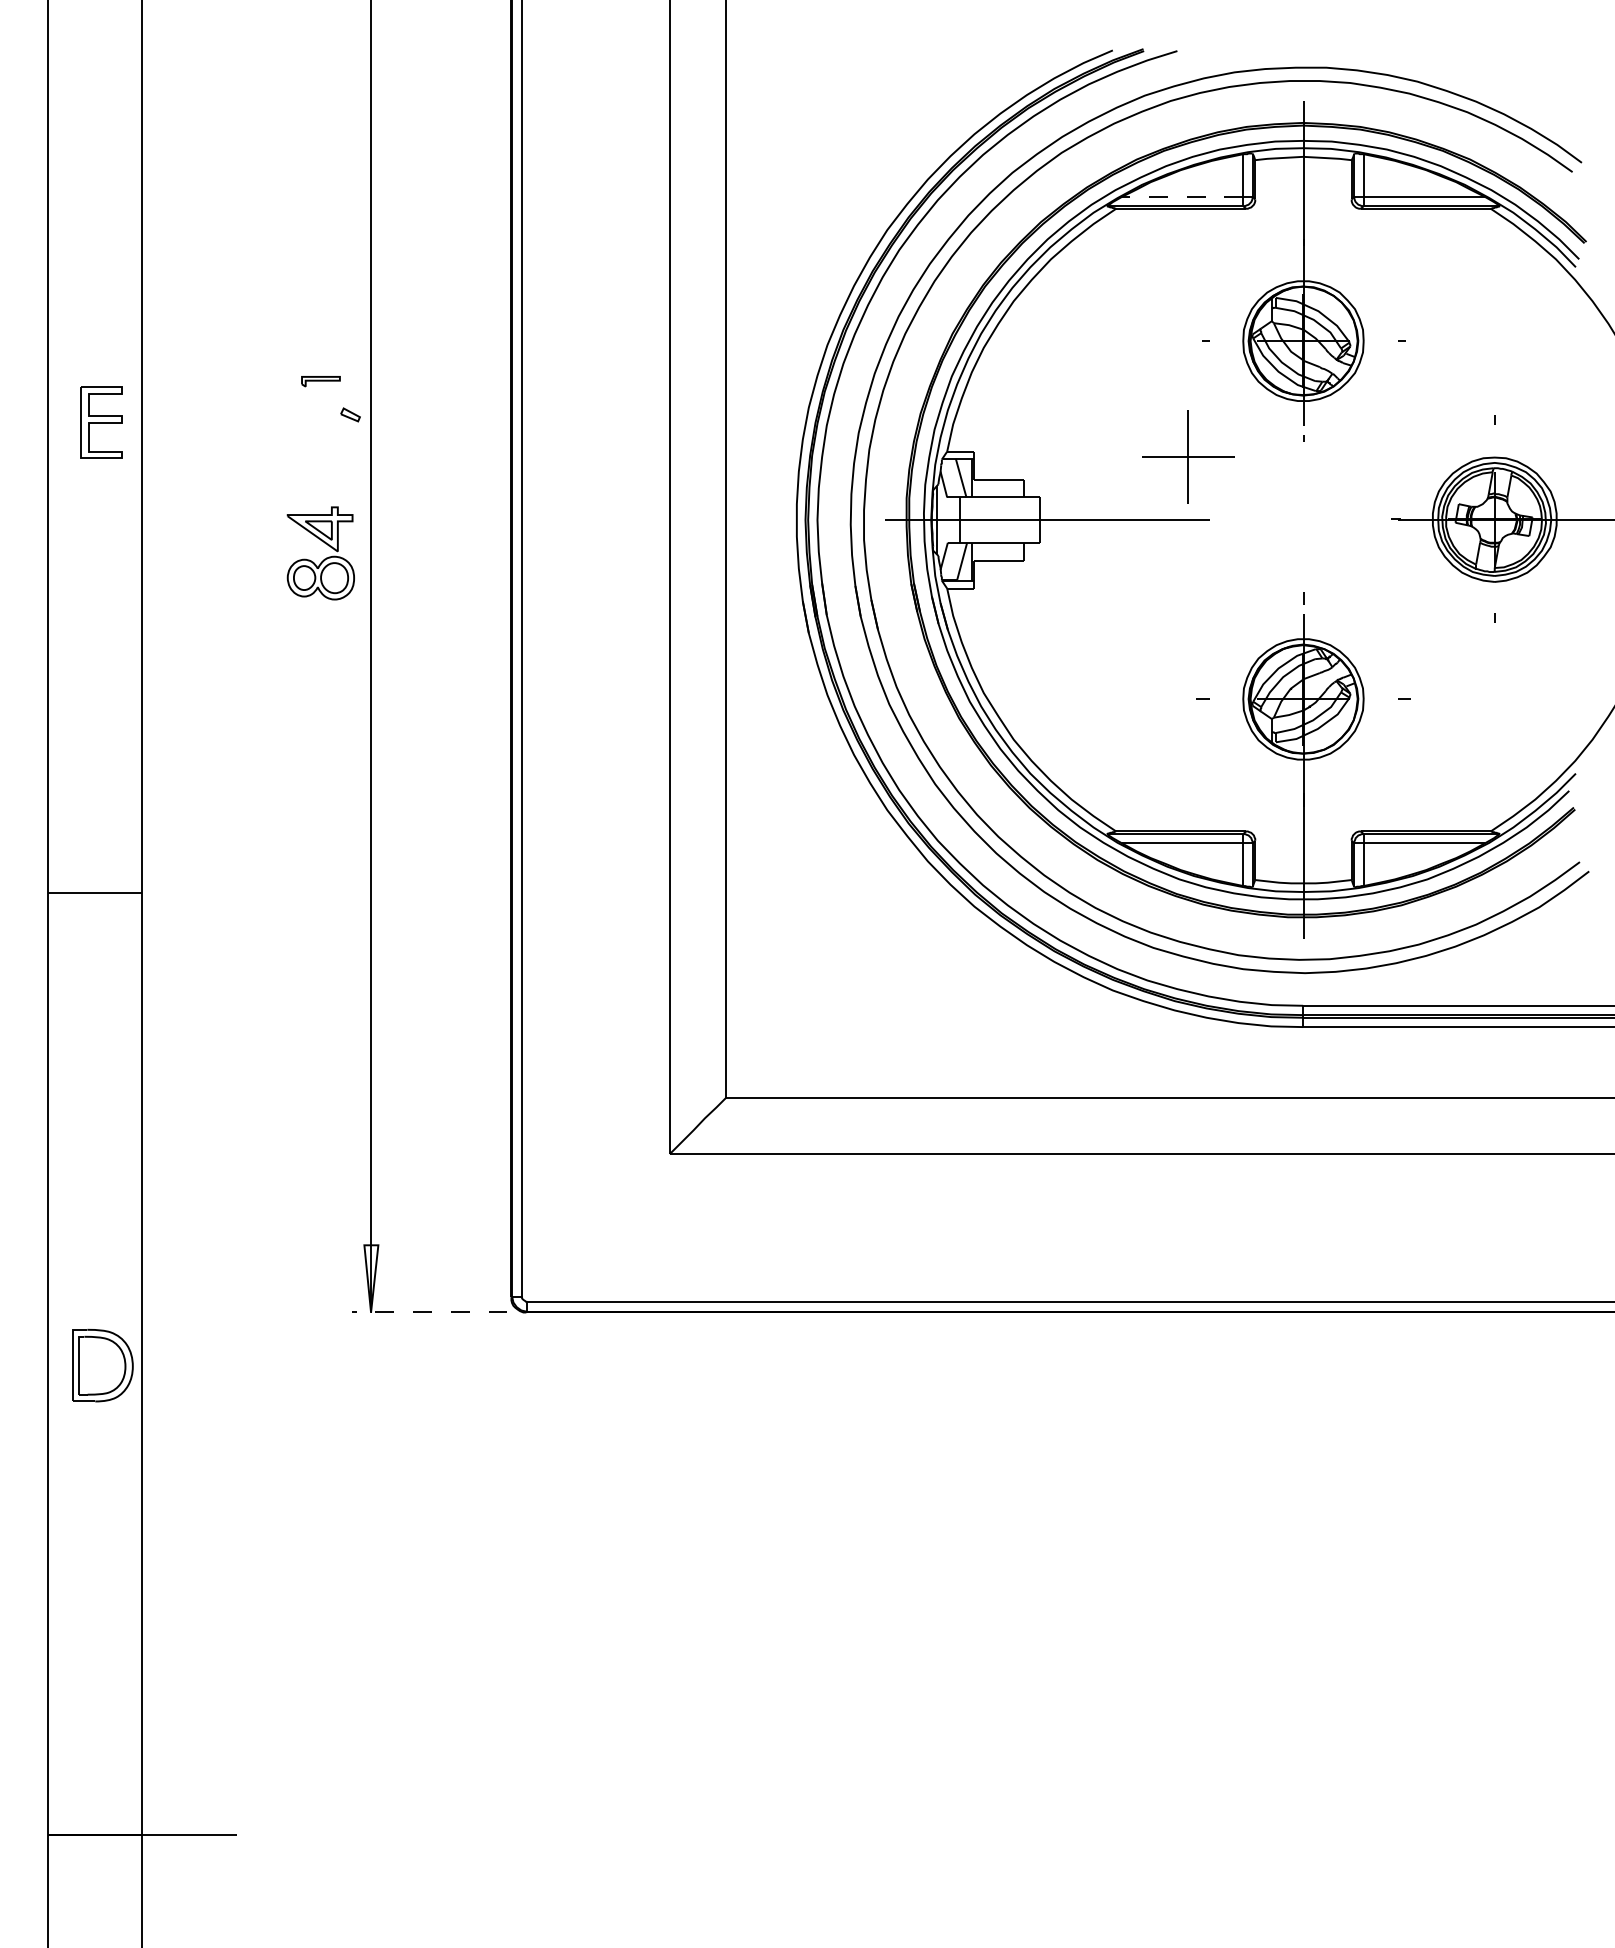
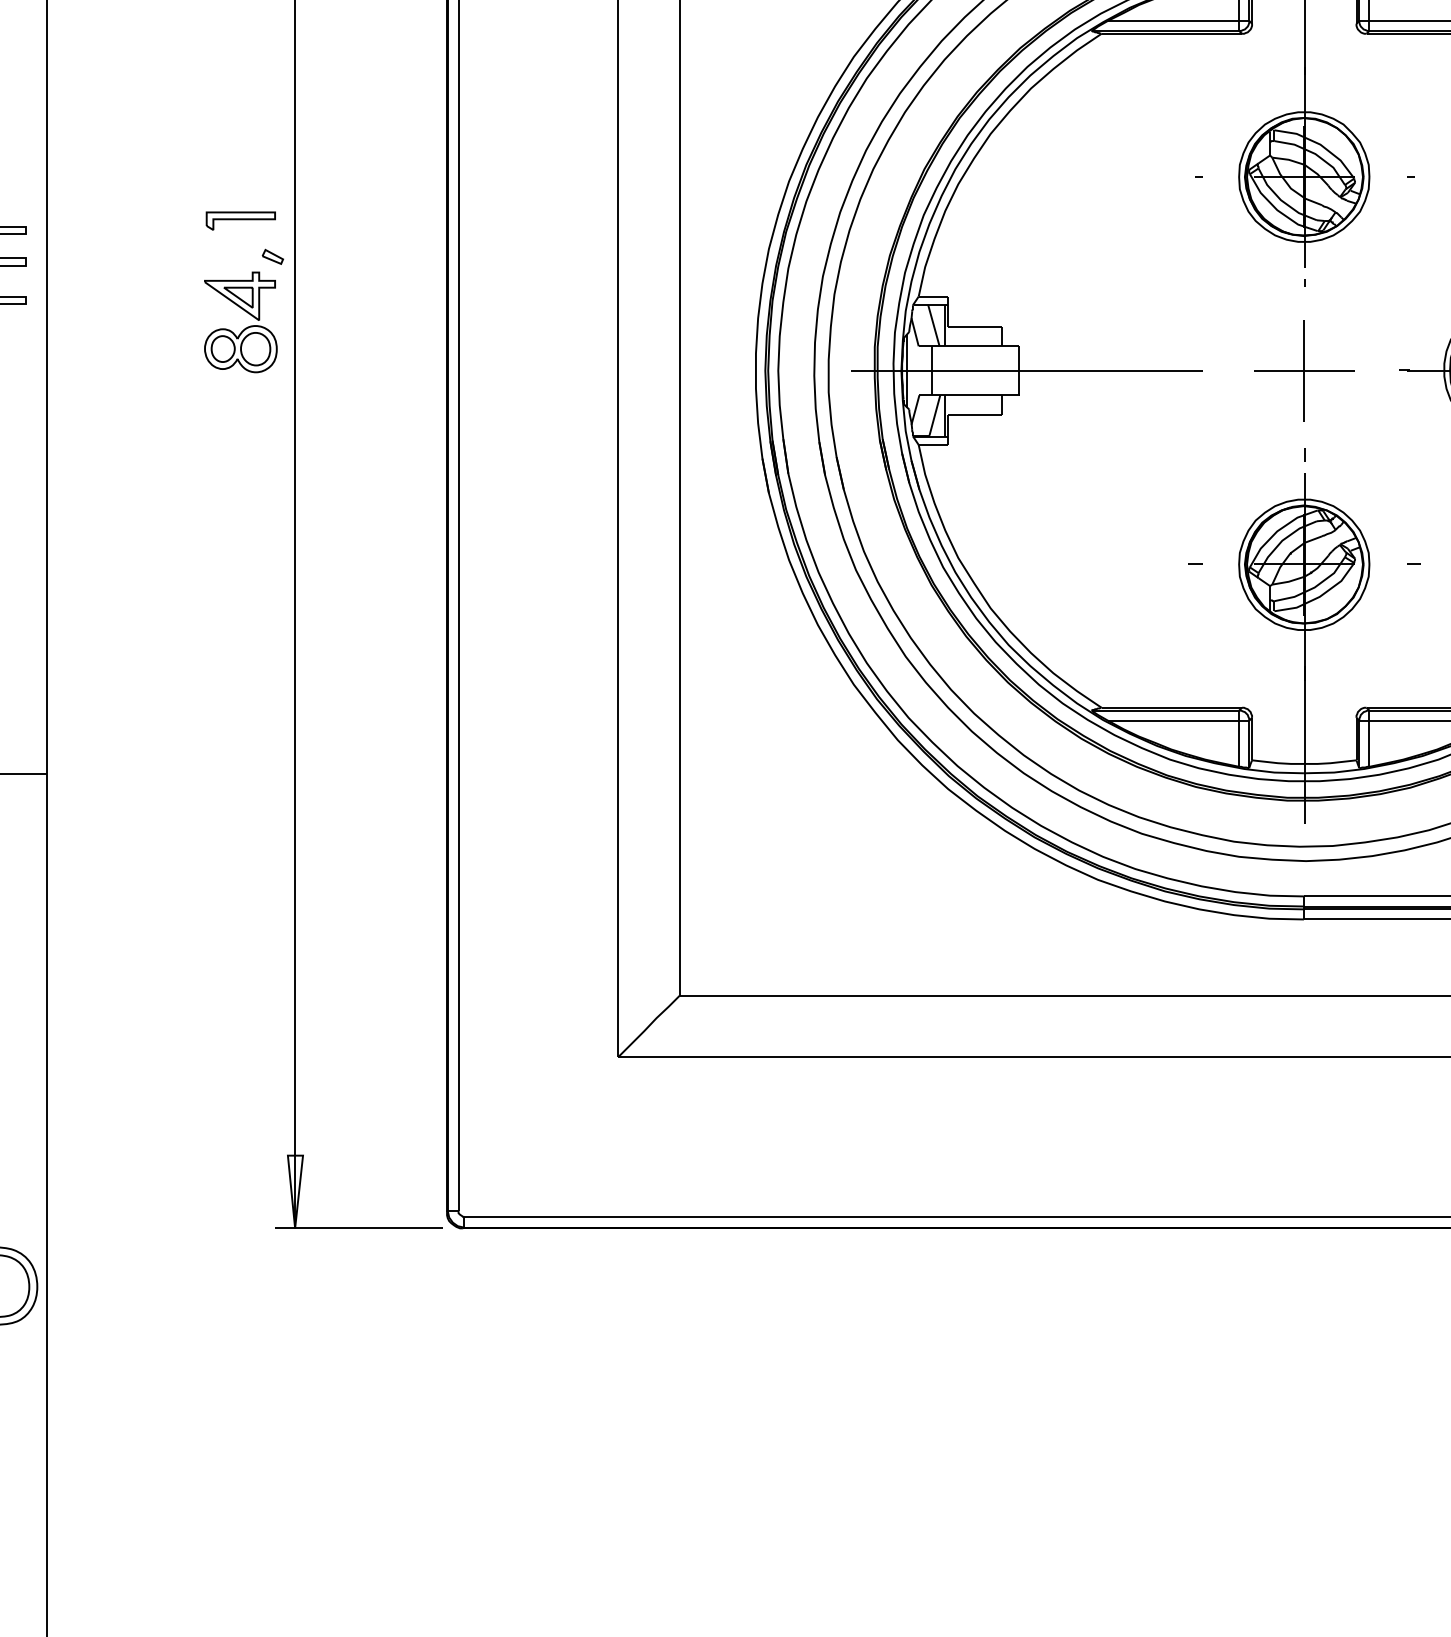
line: (1182, 196) -> (1173, 20), dashed -> solid
part: (320, 381) -> (240, 220), size x1.67
part: (1188, 456) -> (1304, 370), moved
part: (324, 558) -> (244, 327), moved
line: (429, 1312) -> (358, 1228), dashed -> solid

